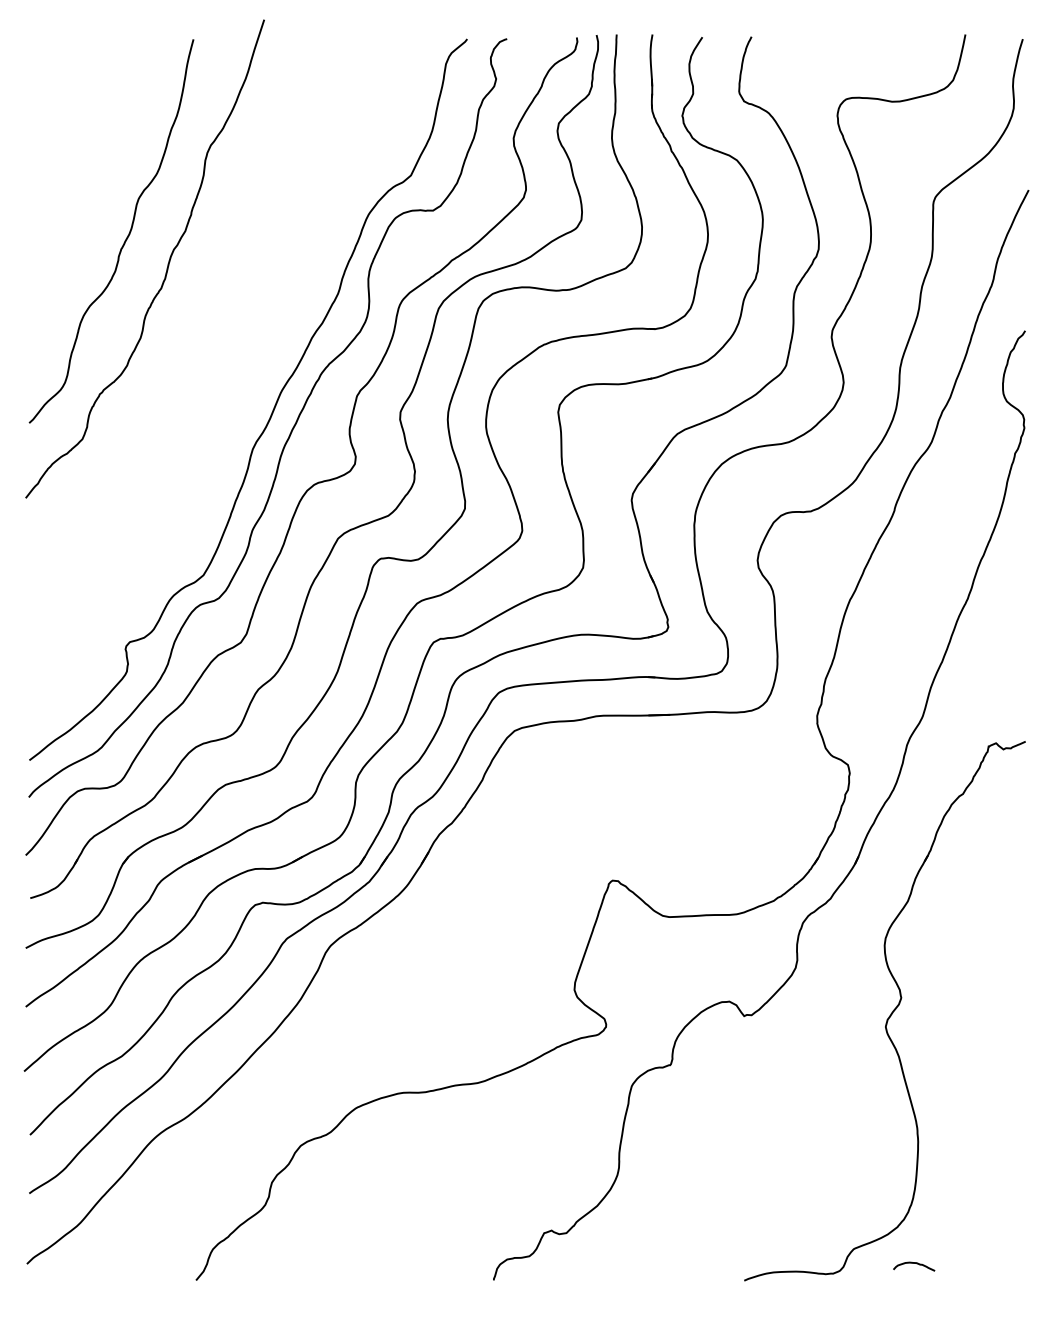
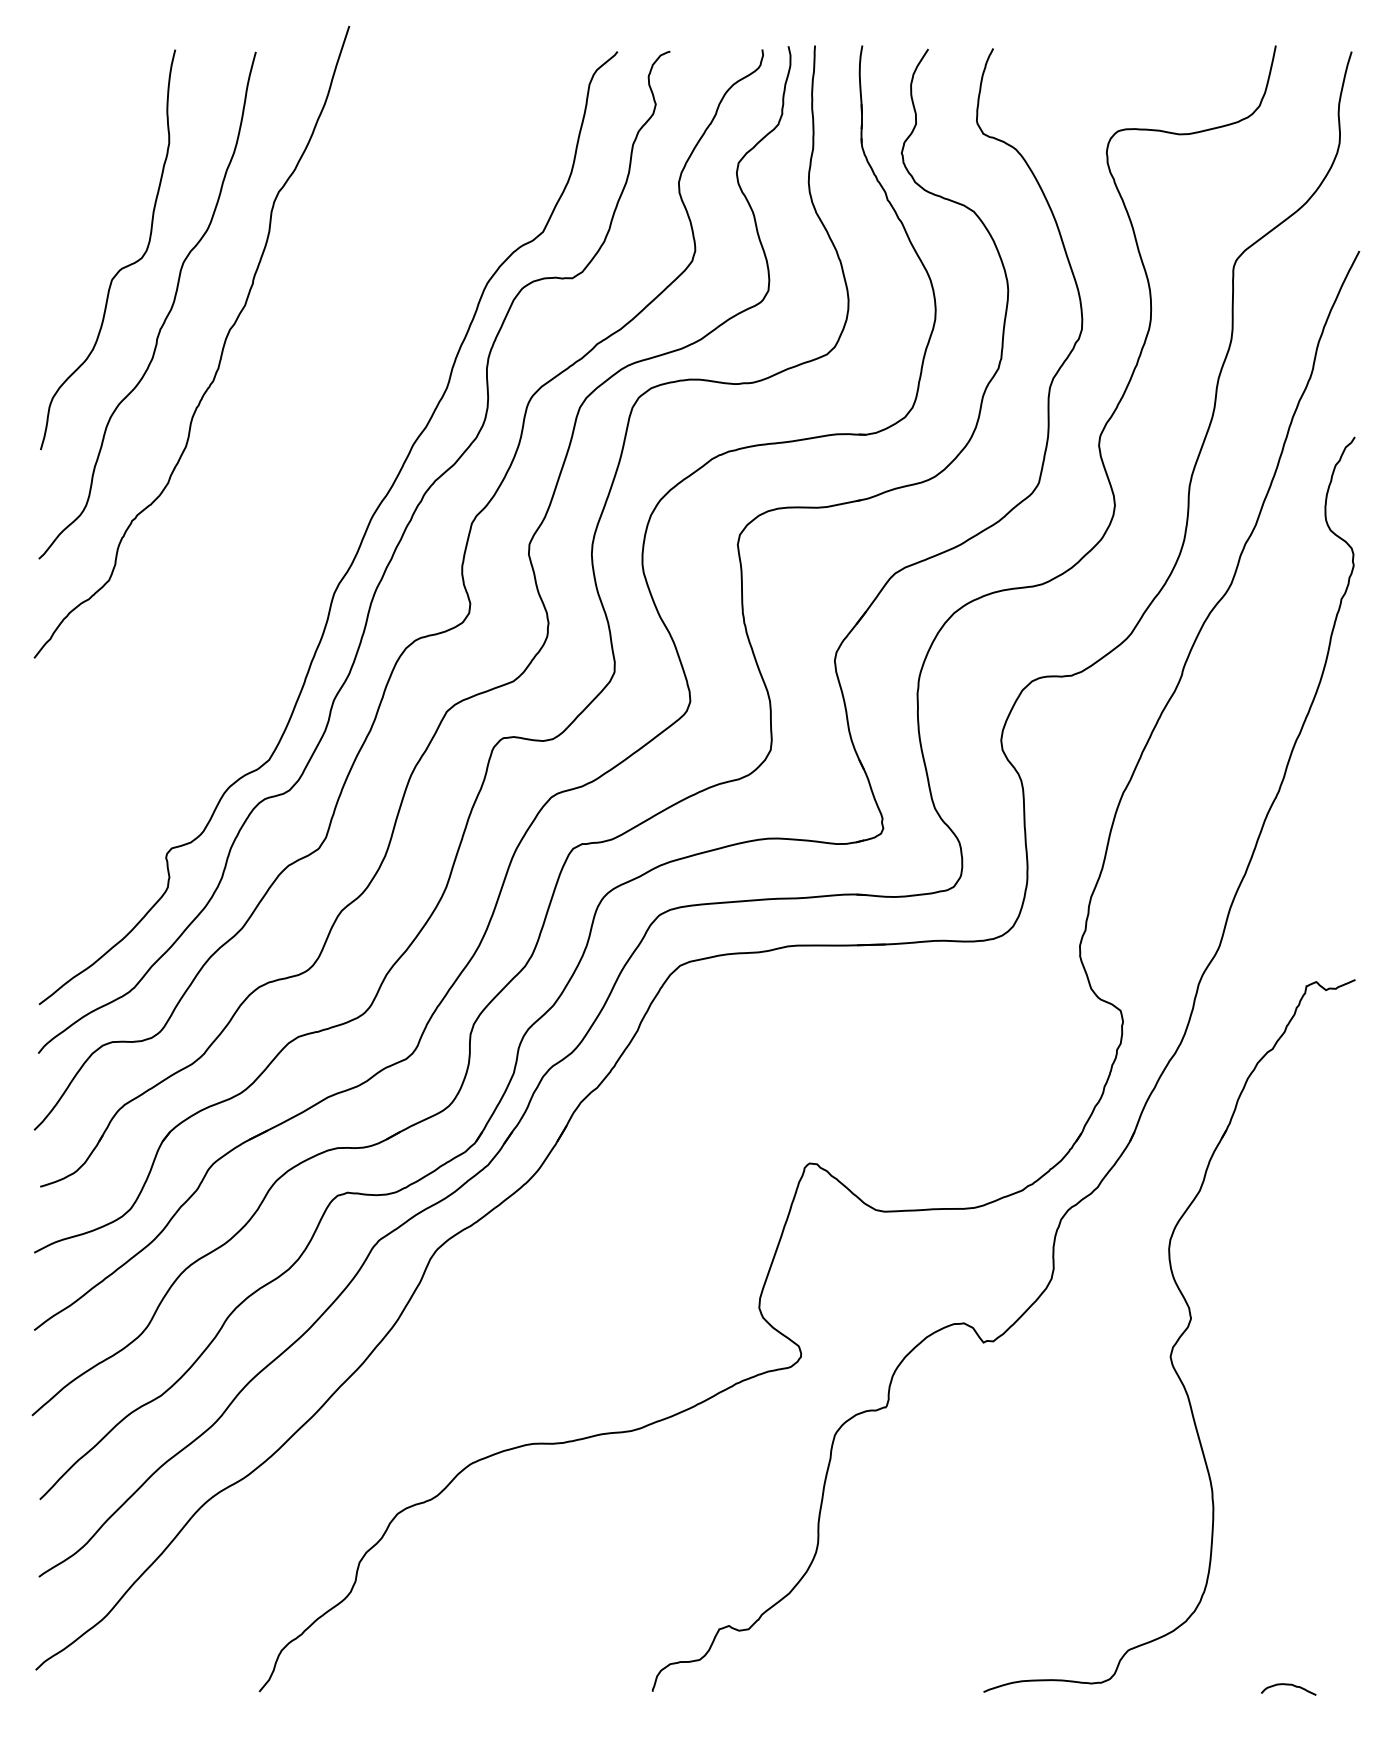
curve: (91, 202) -> (121, 267), added
curve: (916, 1264) -> (1291, 1686), moved

